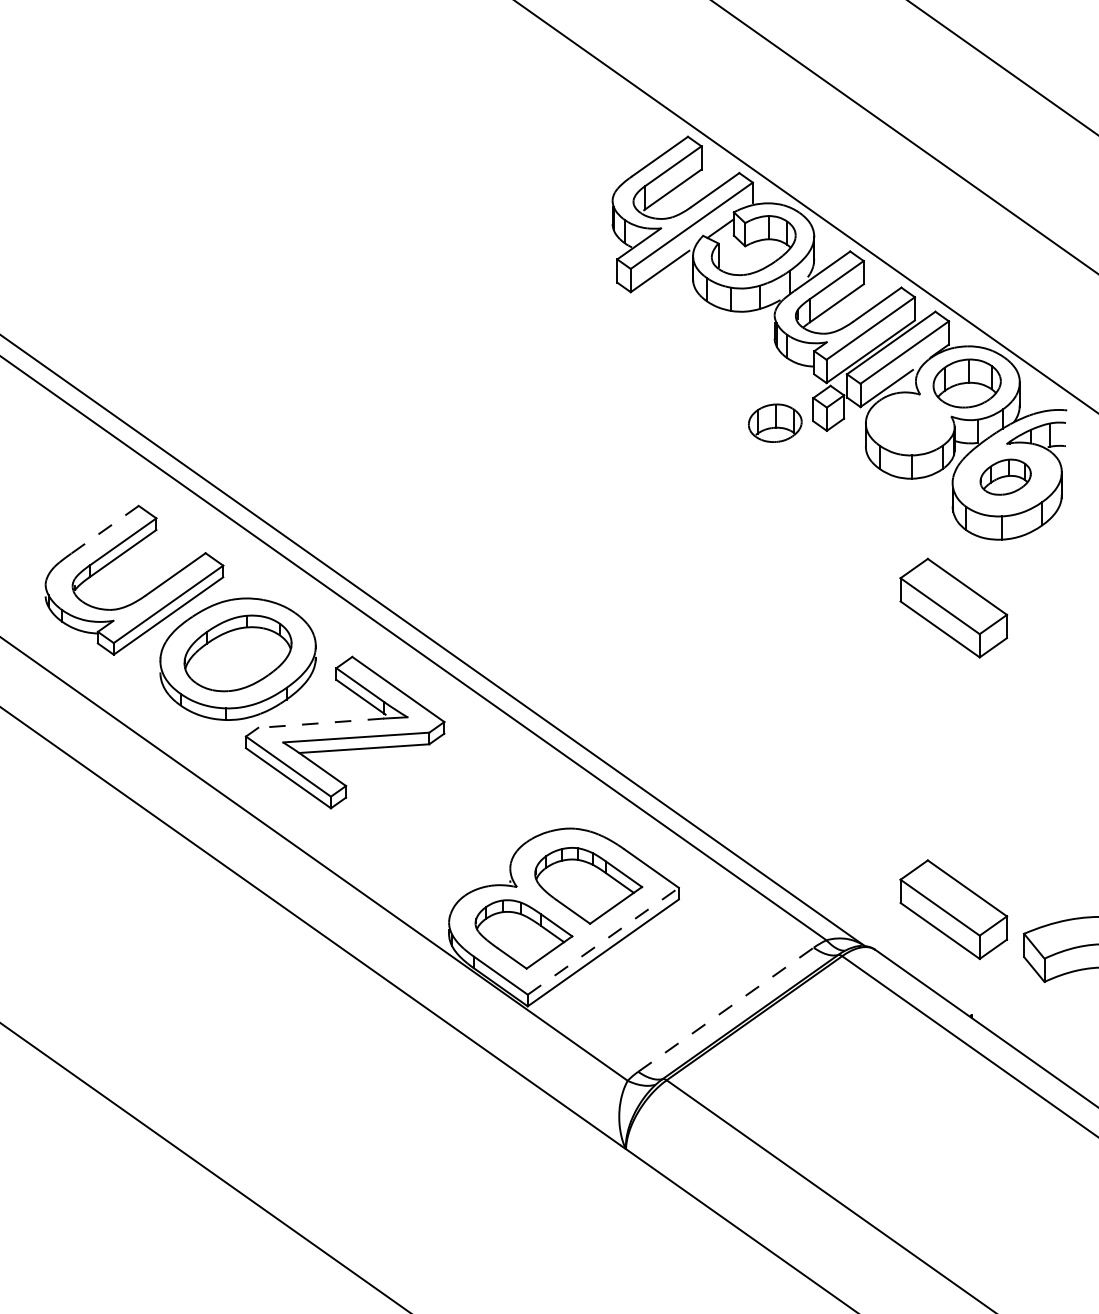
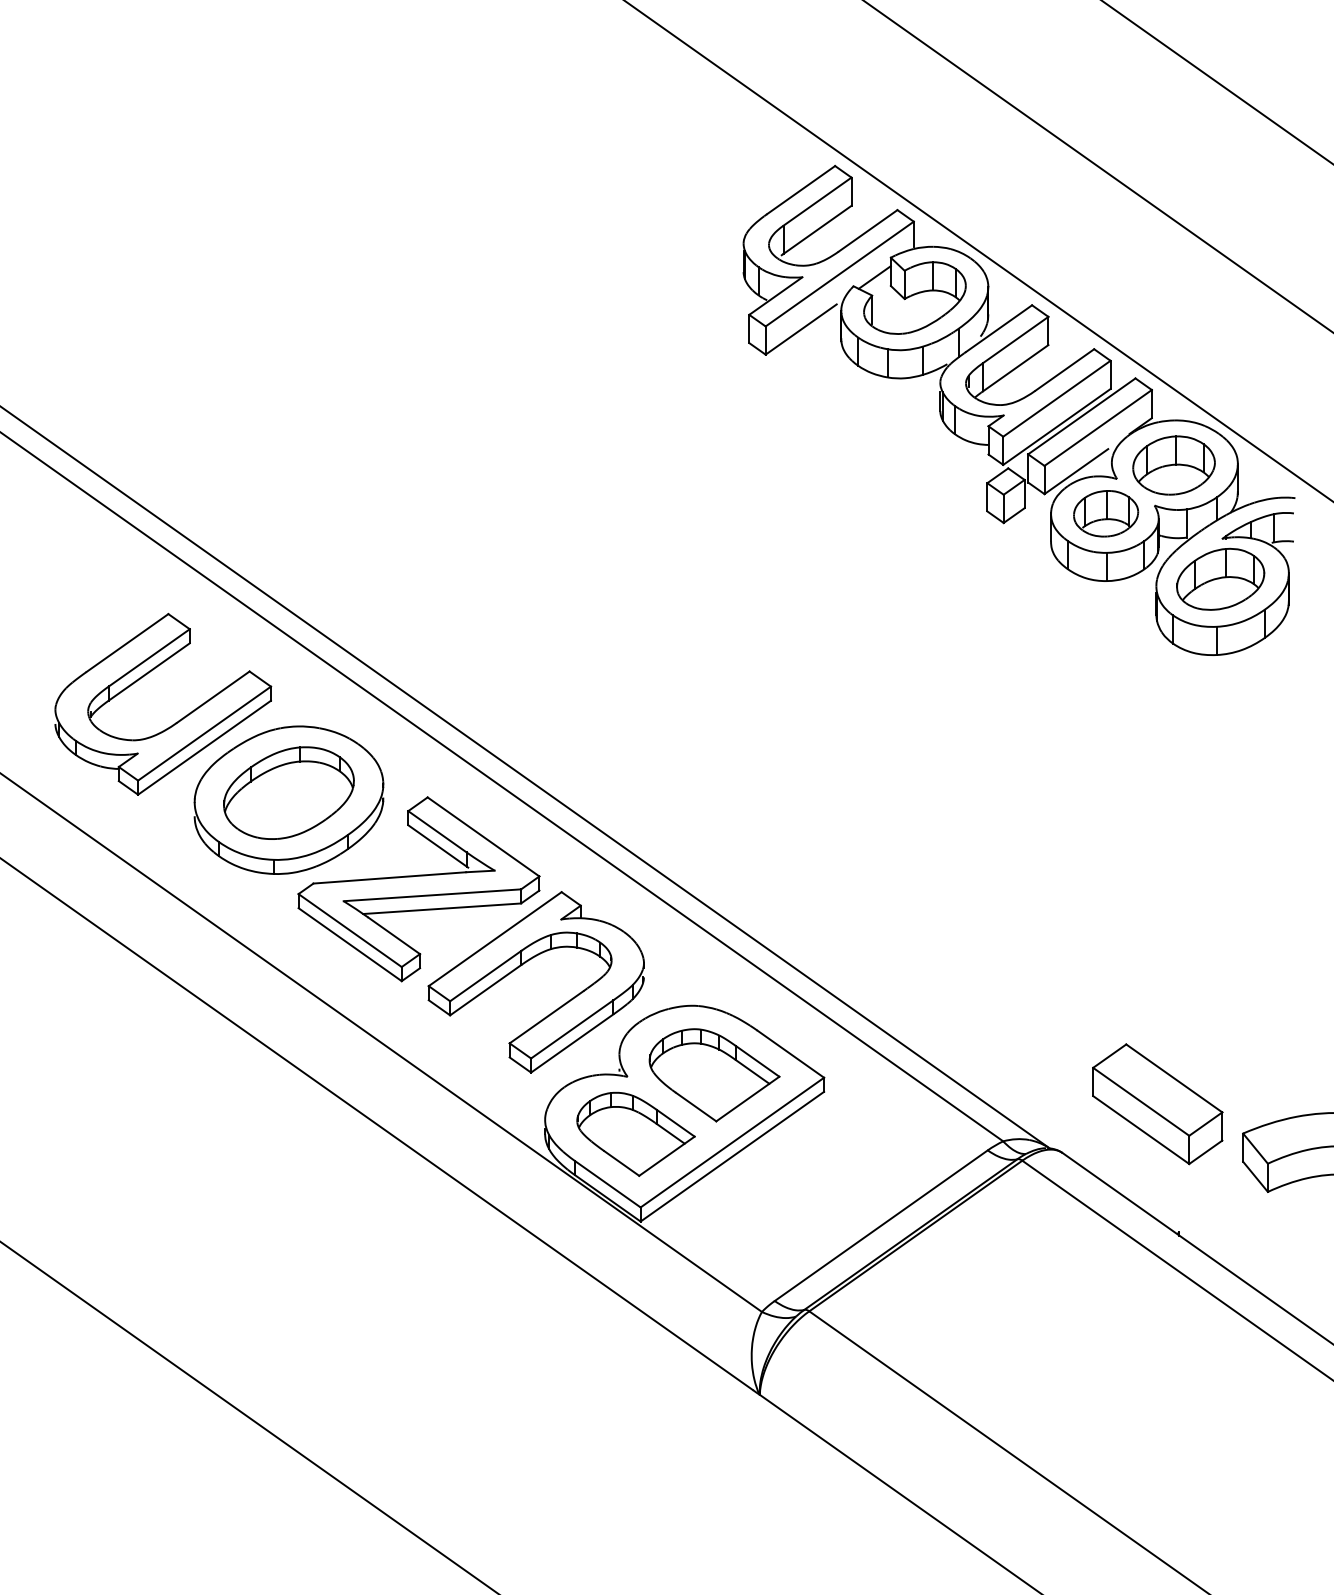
part: (775, 423) -> (1106, 513), moved
part: (1005, 476) -> (1220, 578), size x1.43
line: (105, 530) -> (127, 643), dashed -> solid
part: (953, 608) -> (1157, 738), removed
line: (320, 722) -> (389, 877), dashed -> solid
part: (429, 796) -> (521, 966), added
line: (603, 941) -> (732, 1142), dashed -> solid
line: (726, 1009) -> (881, 1225), dashed -> solid

